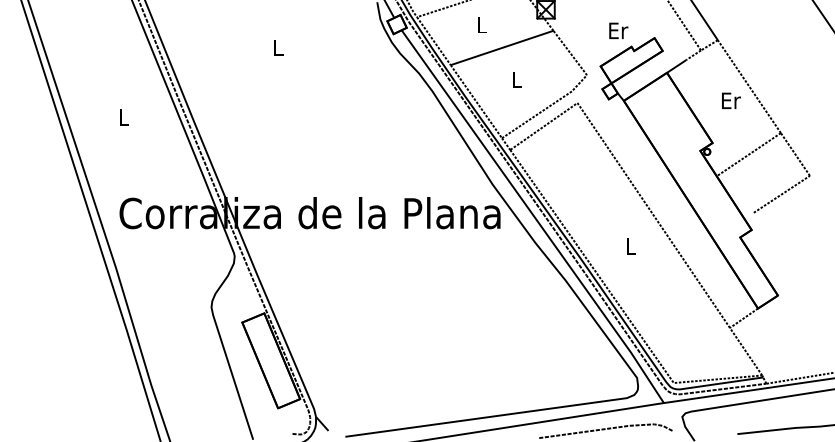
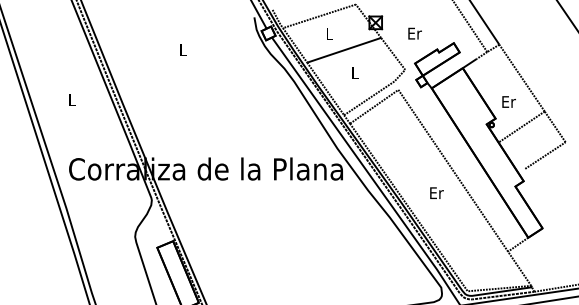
text: (618, 30) -> (414, 33), moved
text: (731, 100) -> (509, 101), moved
text: (630, 246) -> (436, 193), L -> Er

